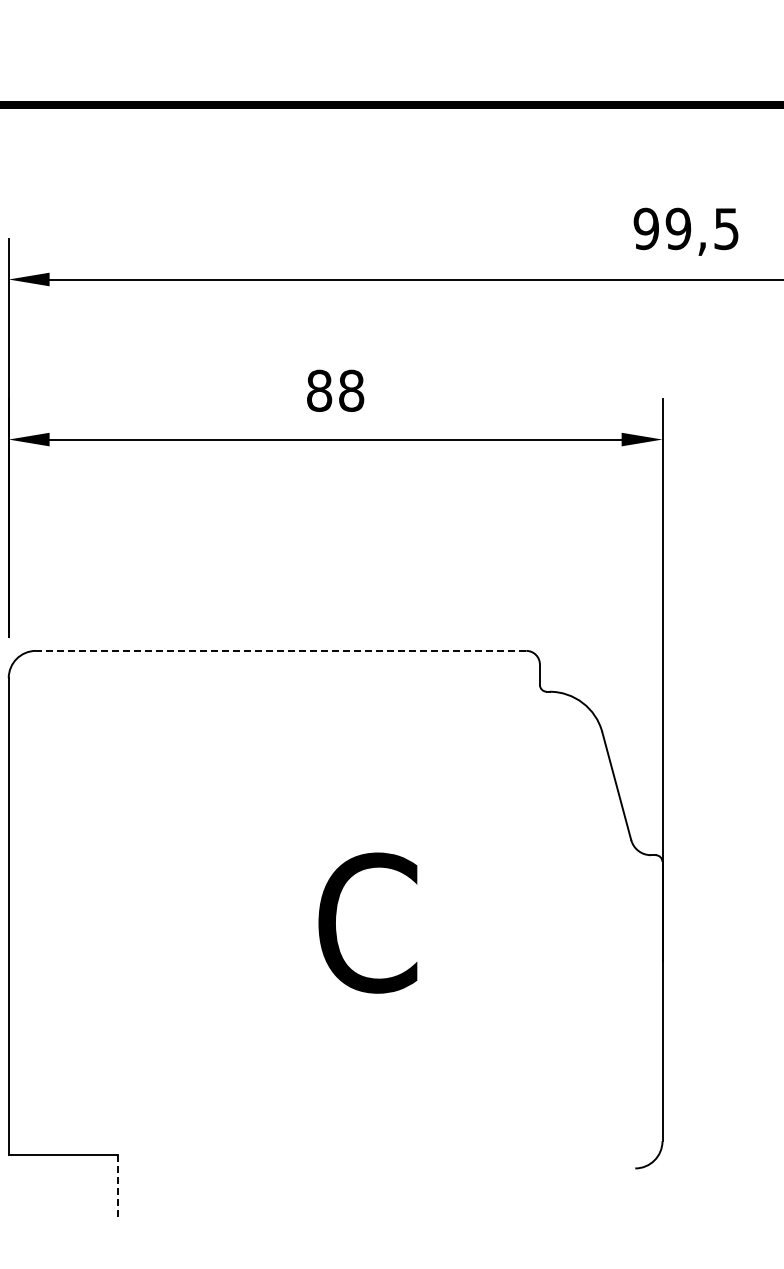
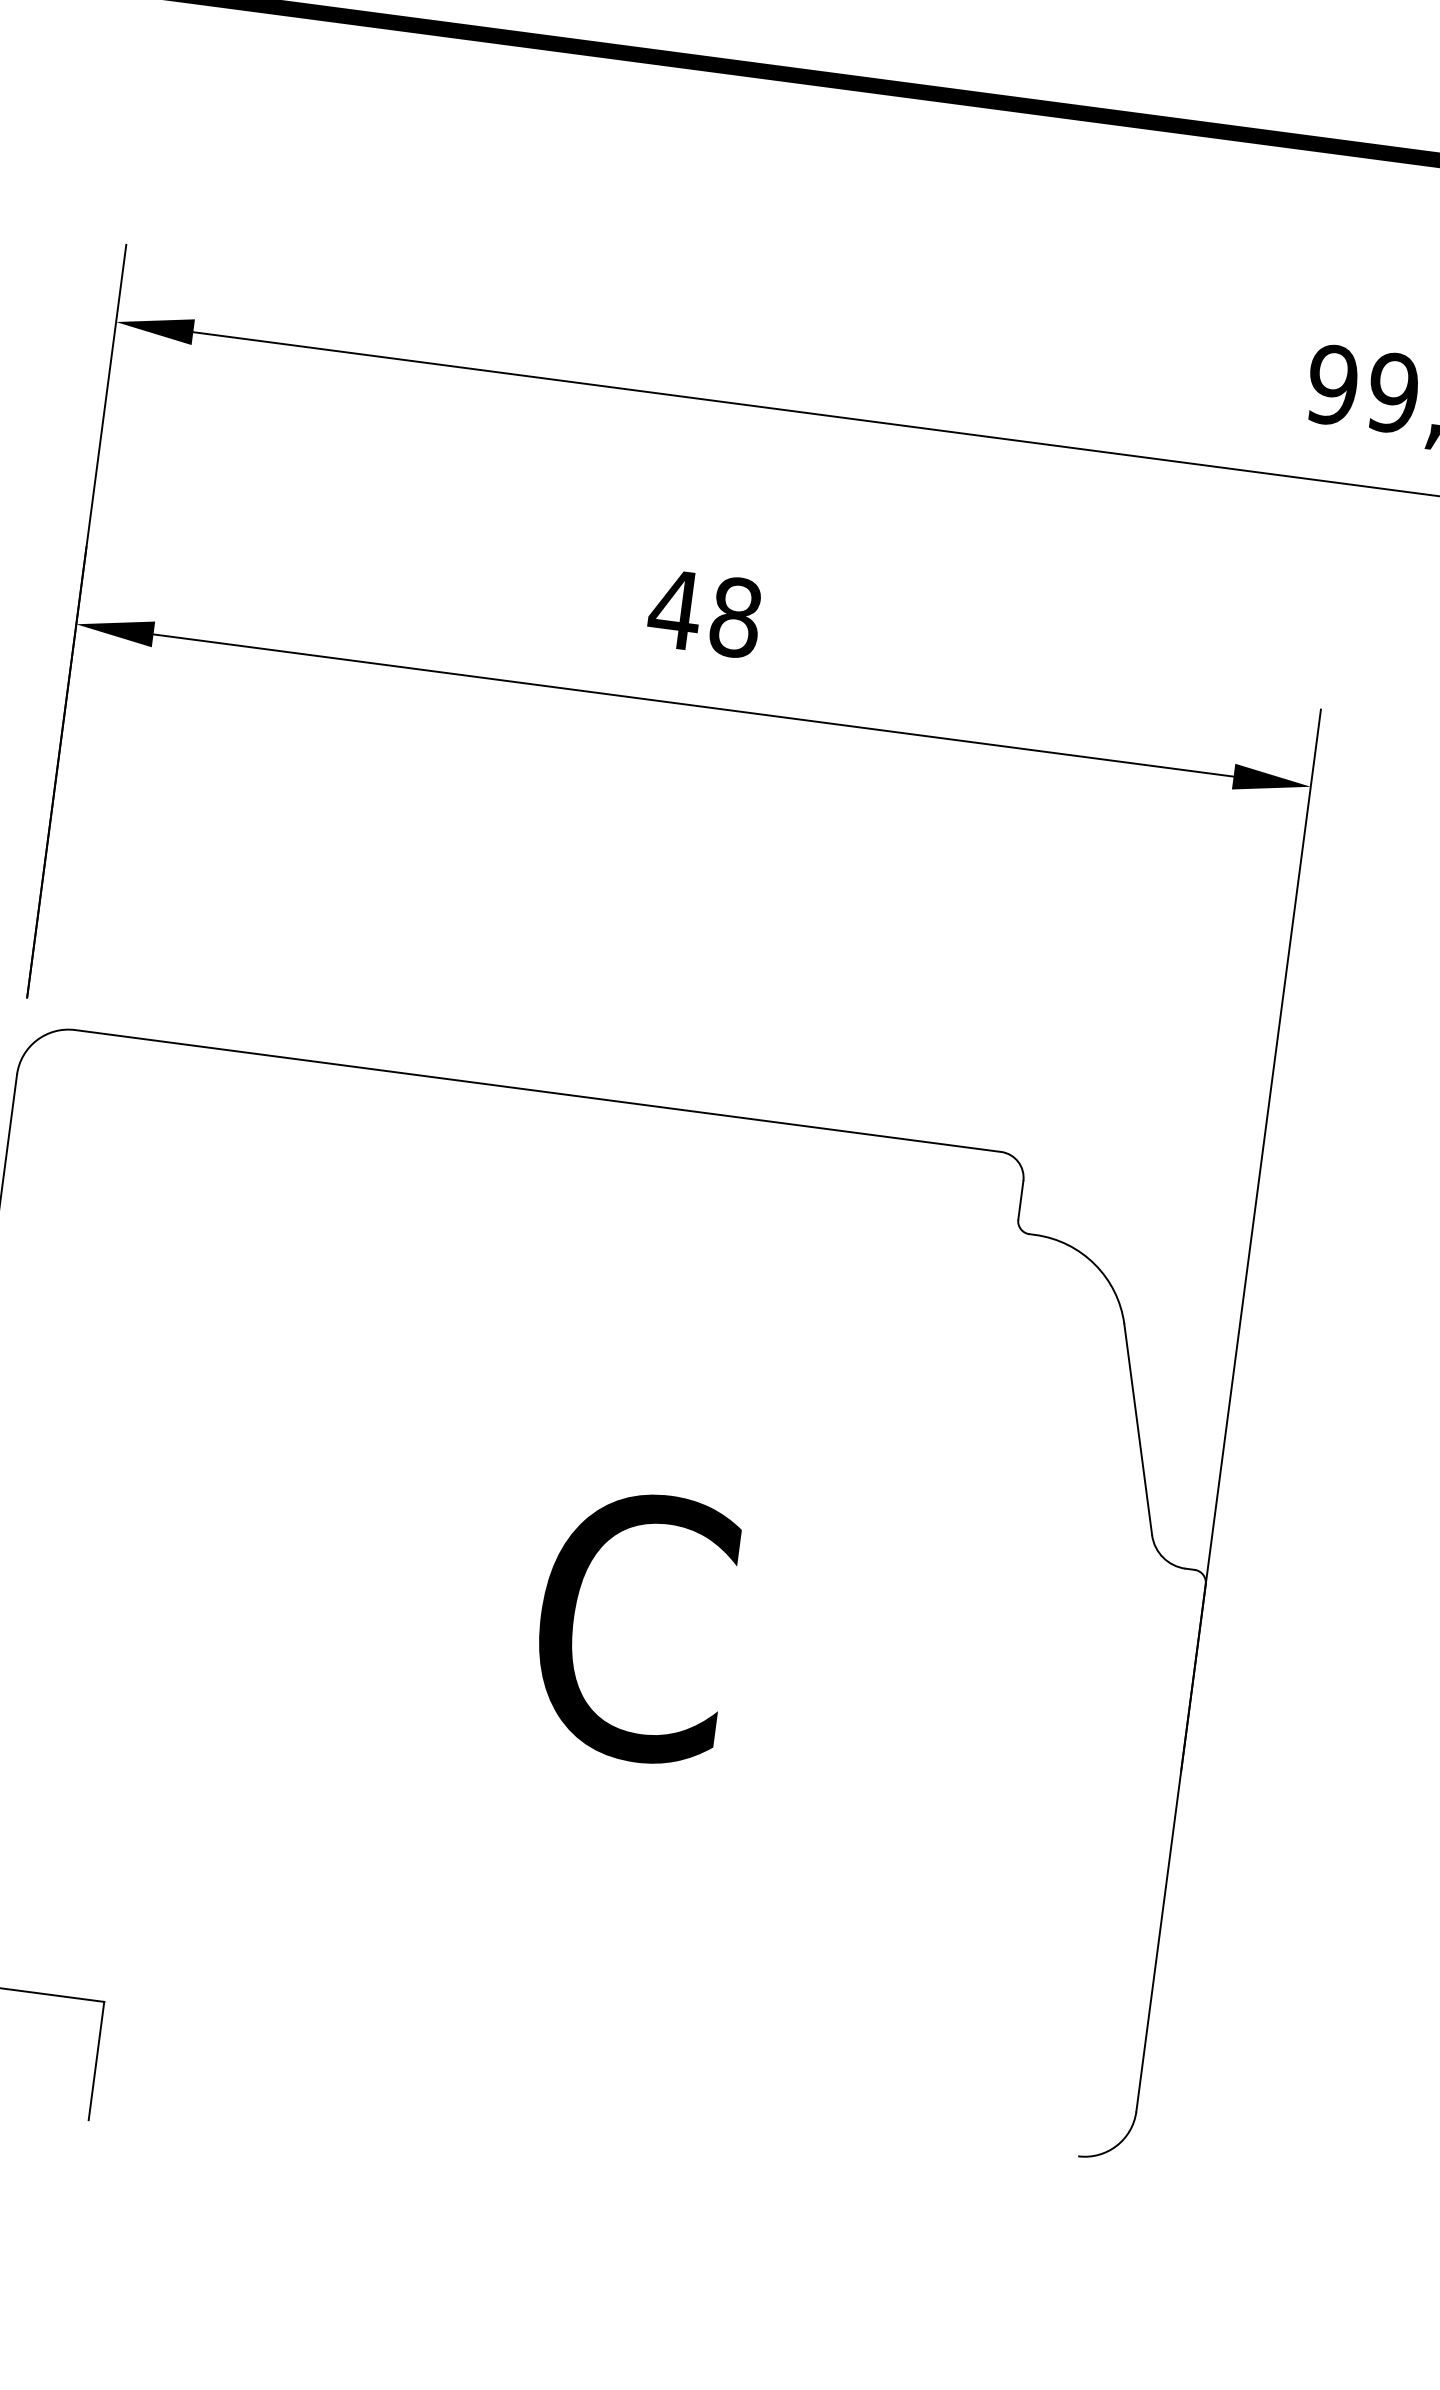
text: (319, 390) -> (675, 608), 88 -> 48
line: (280, 650) -> (537, 1090), dashed -> solid
line: (117, 1186) -> (96, 2061), dashed -> solid

